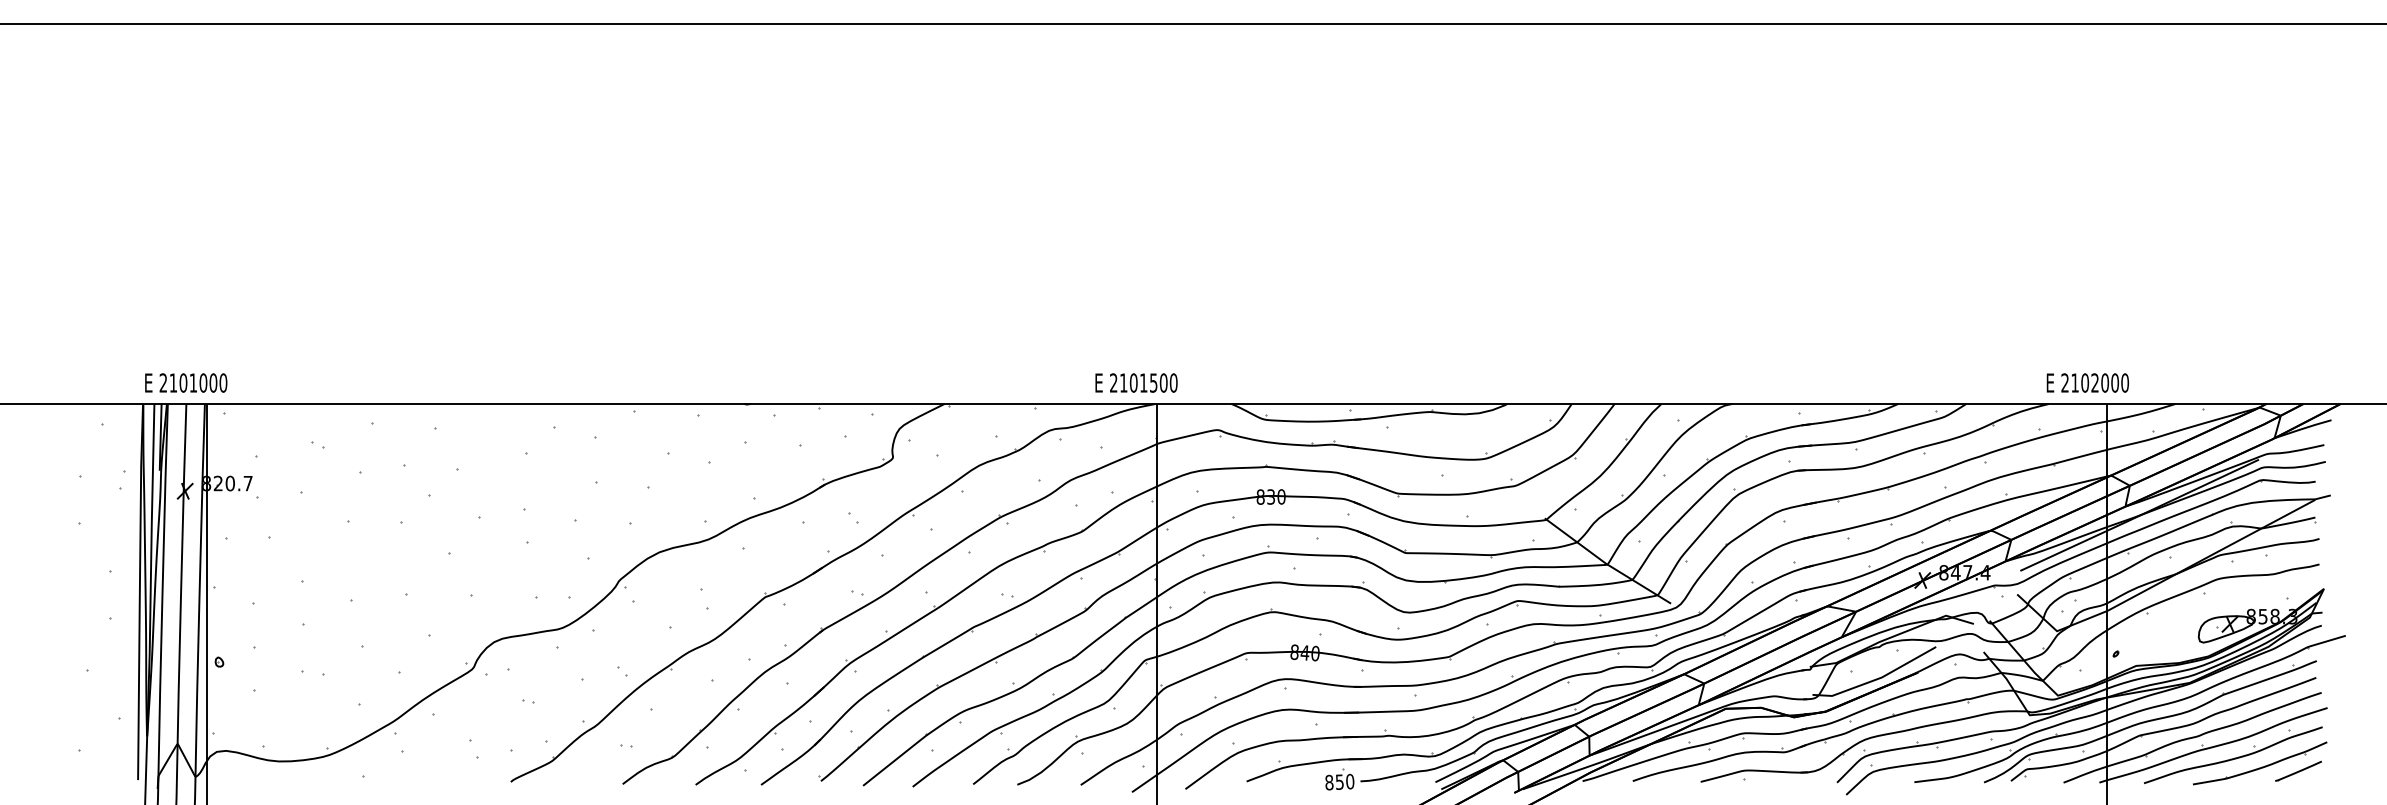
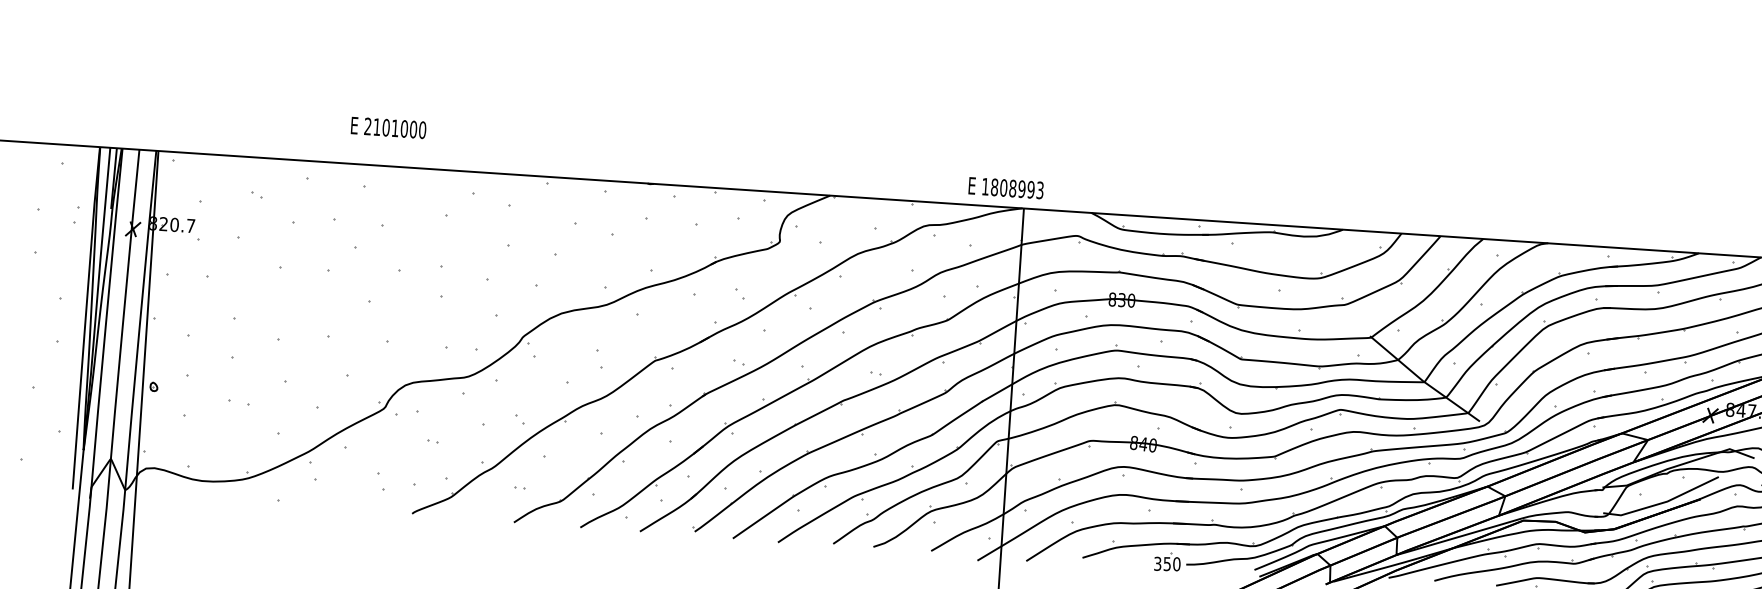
text: (186, 382) -> (389, 127), moved
text: (1143, 382) -> (1012, 188), 2101500 -> 1808993
text: (1329, 782) -> (1157, 563), 850 -> 350

